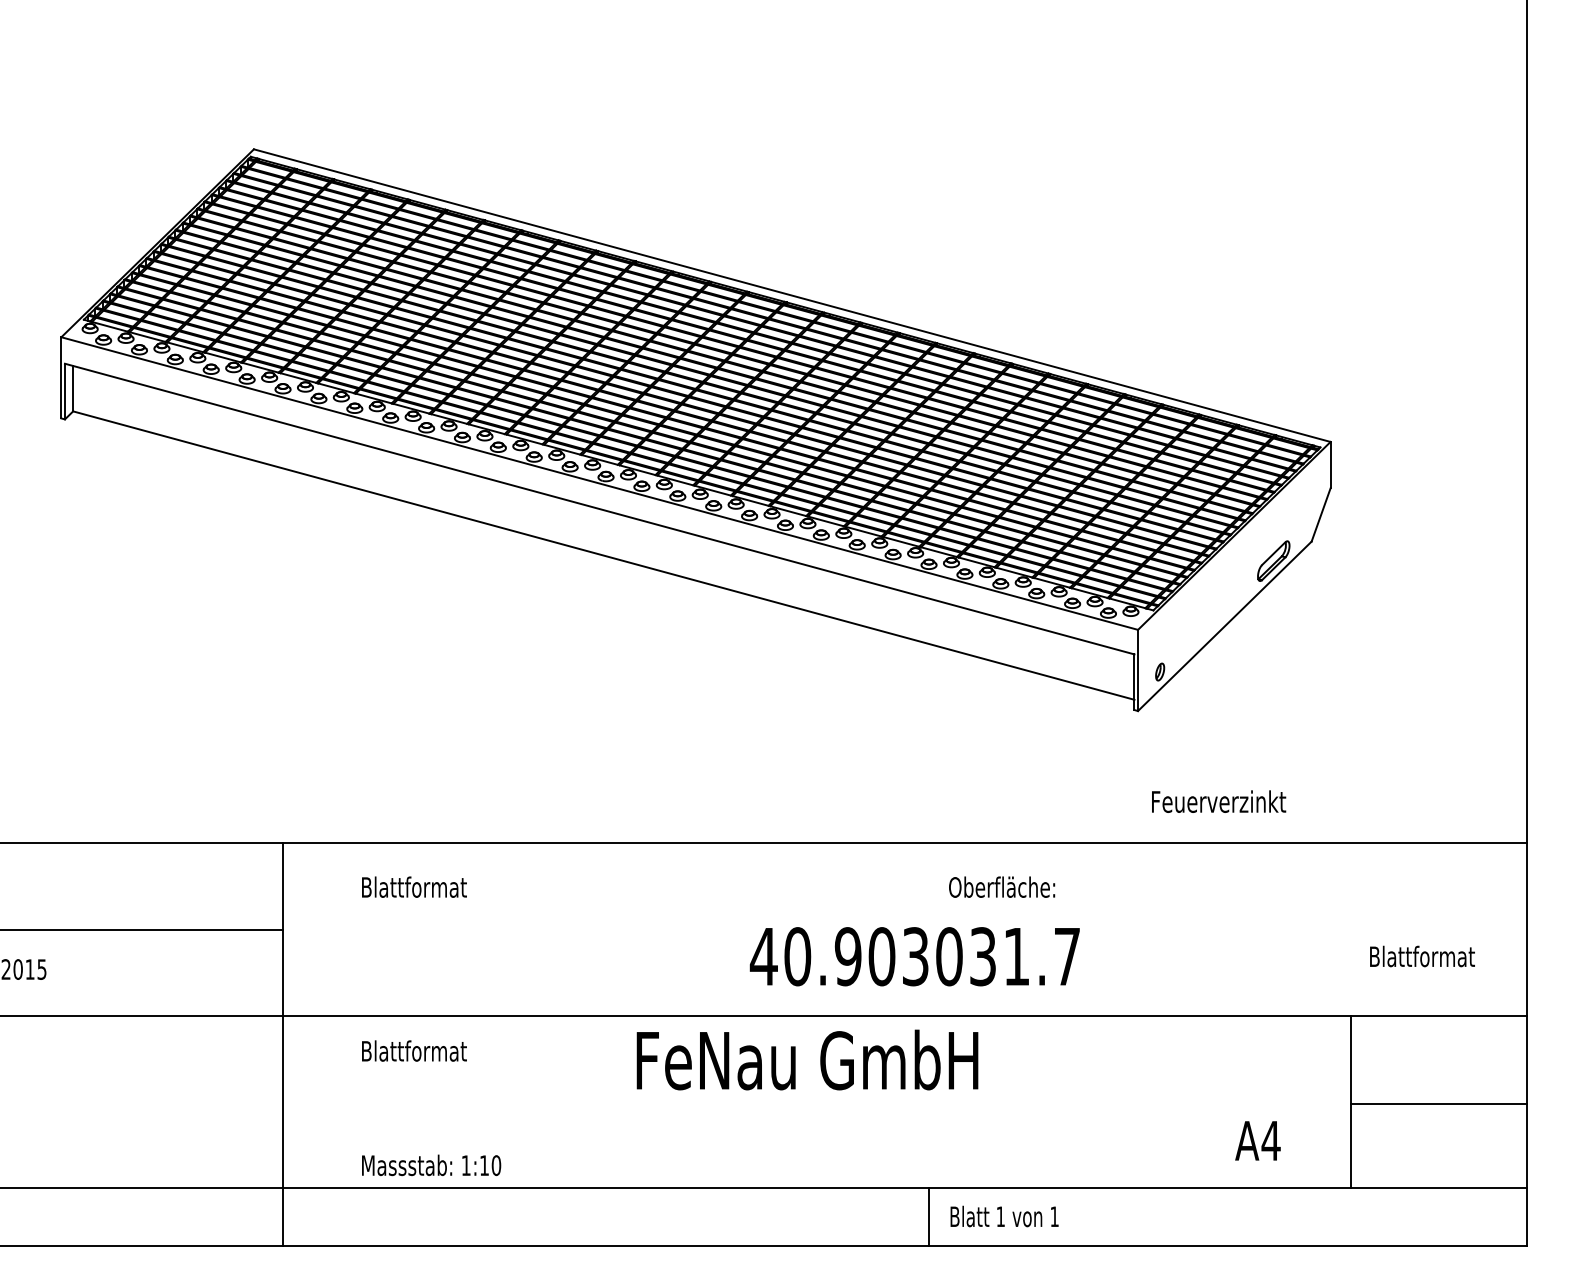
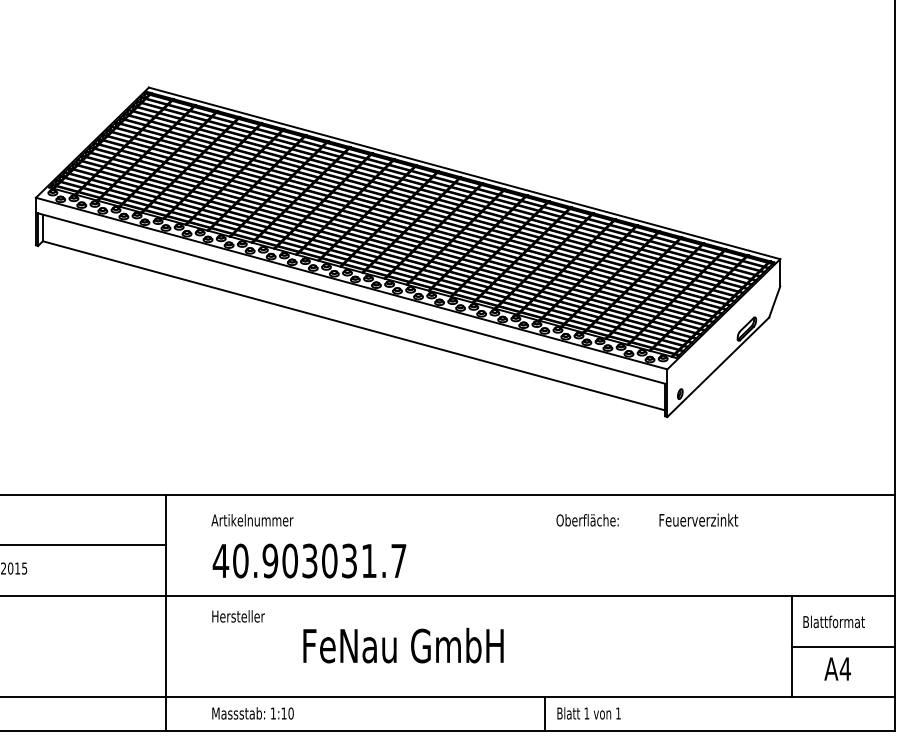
text: (1218, 800) -> (698, 519), moved
text: (430, 887) -> (252, 520), Blattformat -> Artikelnummer
text: (914, 955) -> (309, 560), moved
text: (1421, 955) -> (833, 621), moved
text: (415, 1051) -> (243, 616), Blattformat -> Hersteller
text: (807, 1059) -> (403, 645), moved
text: (1257, 1139) -> (837, 668), moved
text: (430, 1165) -> (252, 713), moved

